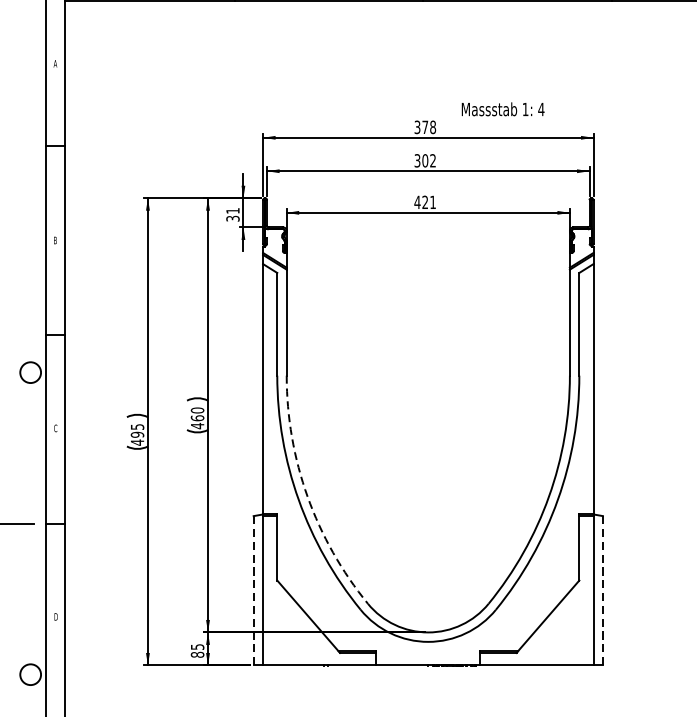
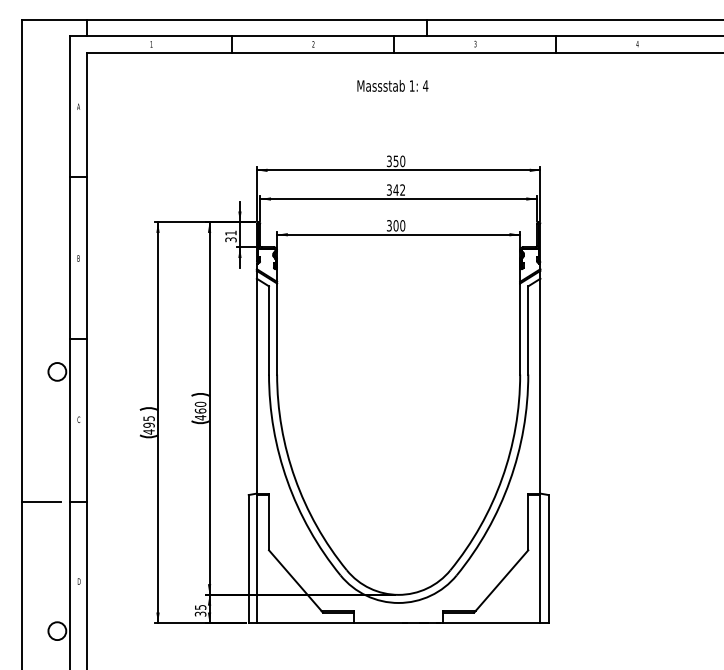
text: (502, 108) -> (392, 85), moved
text: (429, 127) -> (399, 161), 378 -> 350
text: (424, 160) -> (395, 189), 302 -> 342
text: (424, 202) -> (395, 225), 421 -> 300
arc: (308, 496) -> (295, 478), dashed -> solid
line: (253, 591) -> (248, 559), dashed -> solid
line: (602, 591) -> (548, 559), dashed -> solid
text: (197, 654) -> (200, 613), 85 -> 35

